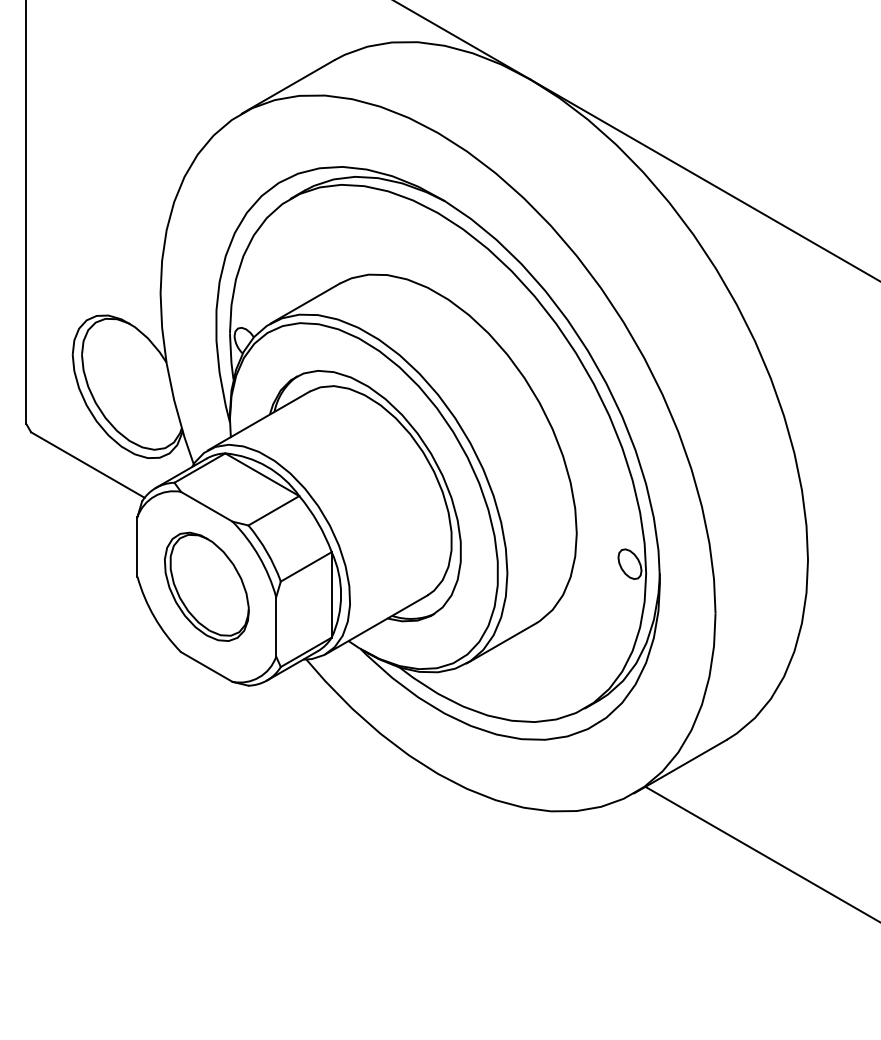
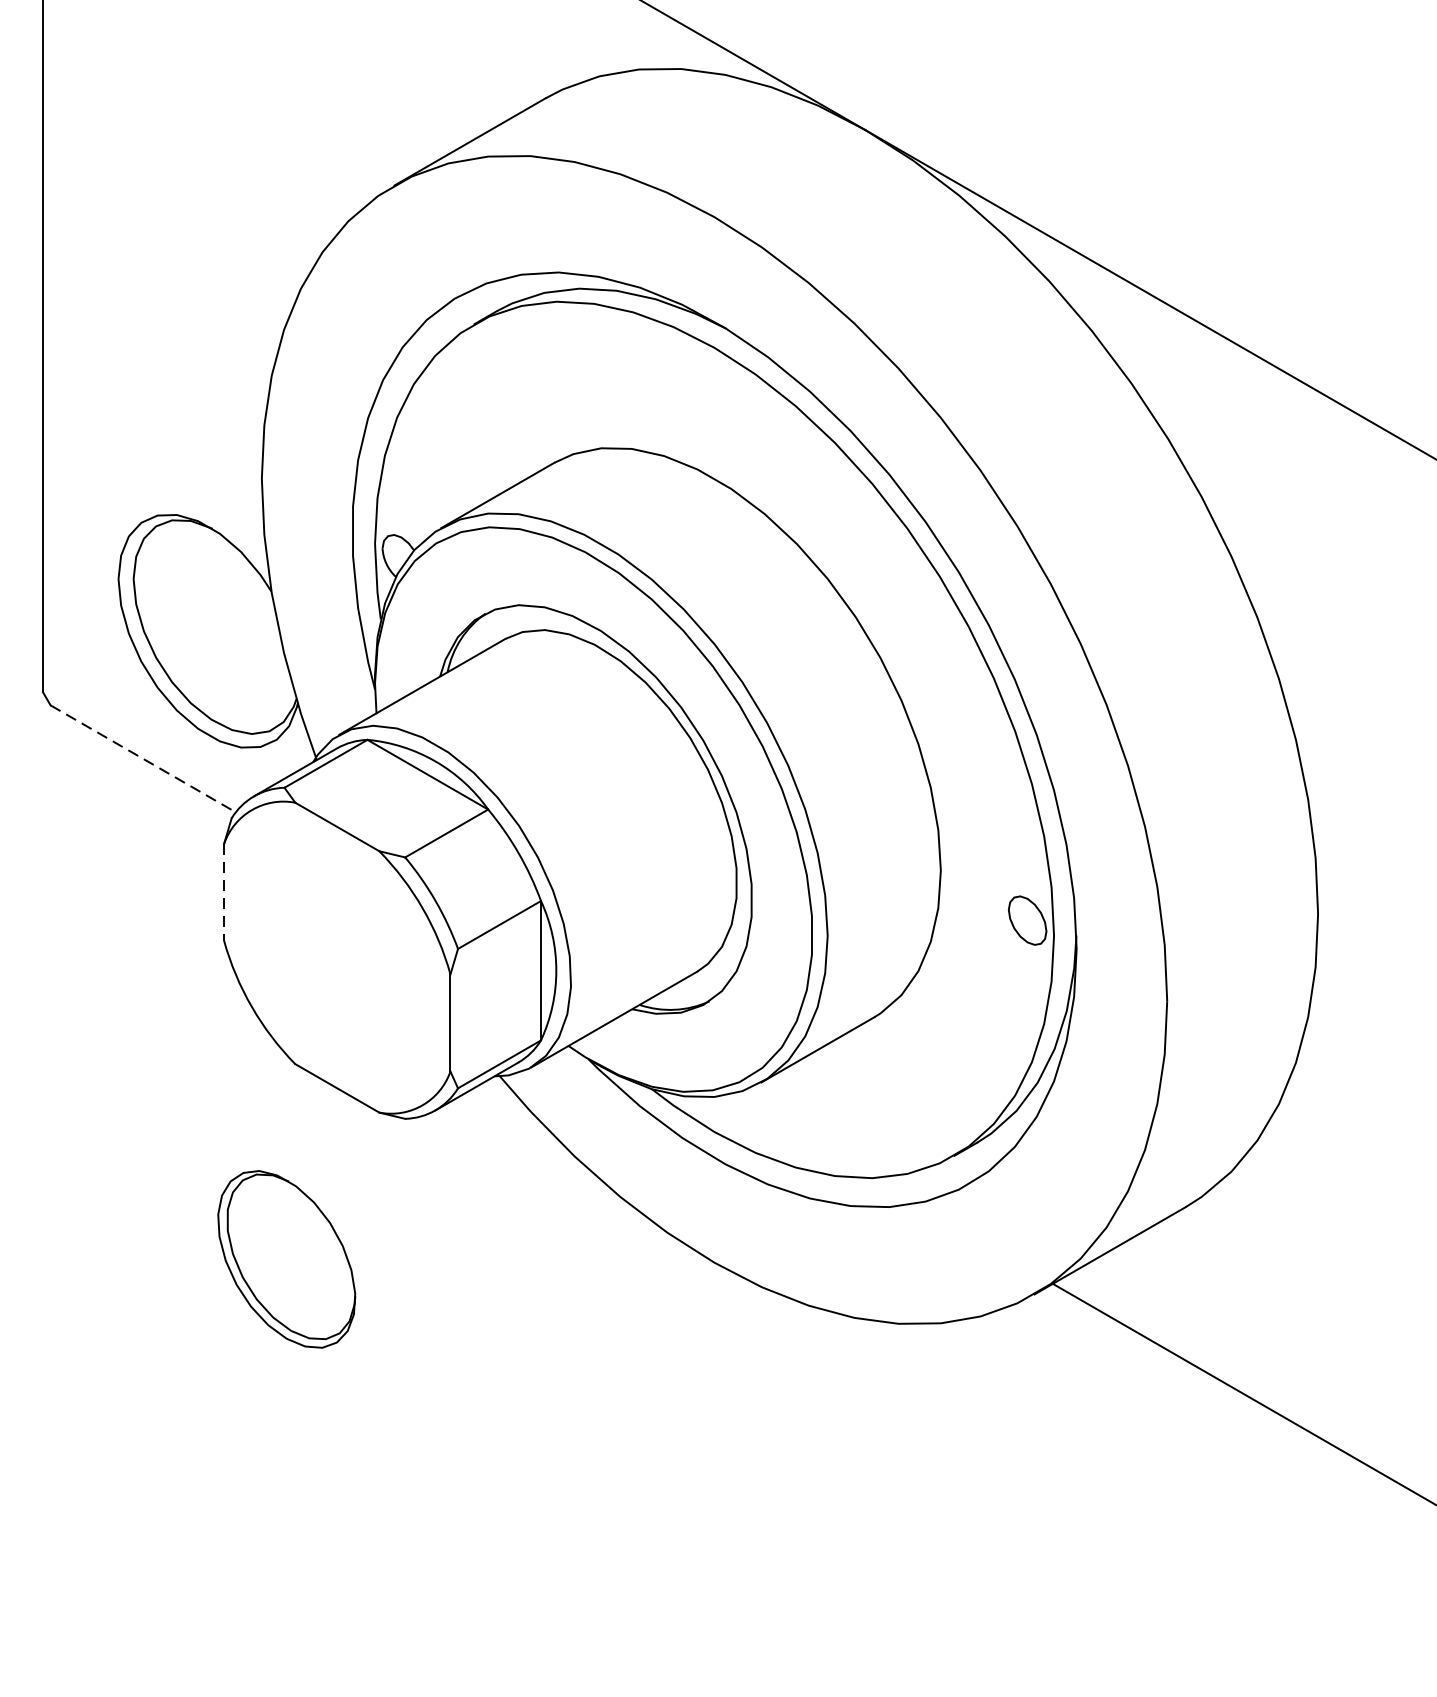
line: (87, 465) -> (142, 759), solid -> dashed
line: (137, 546) -> (224, 891), solid -> dashed
part: (206, 586) -> (286, 1258), moved

